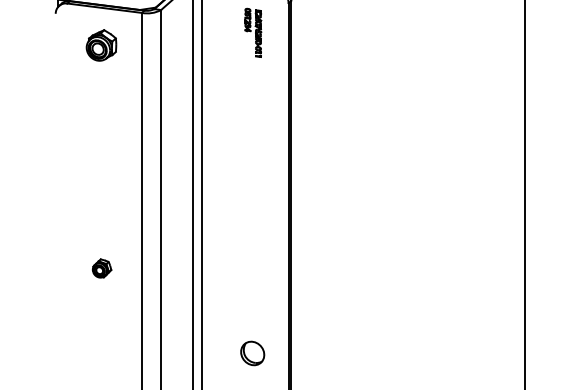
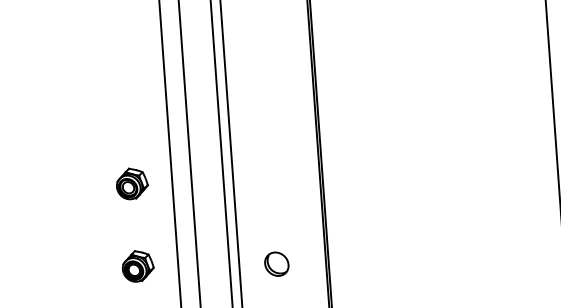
part: (101, 268) -> (131, 183), size x1.67
part: (101, 350) -> (137, 266), added
part: (252, 353) -> (276, 264), moved

